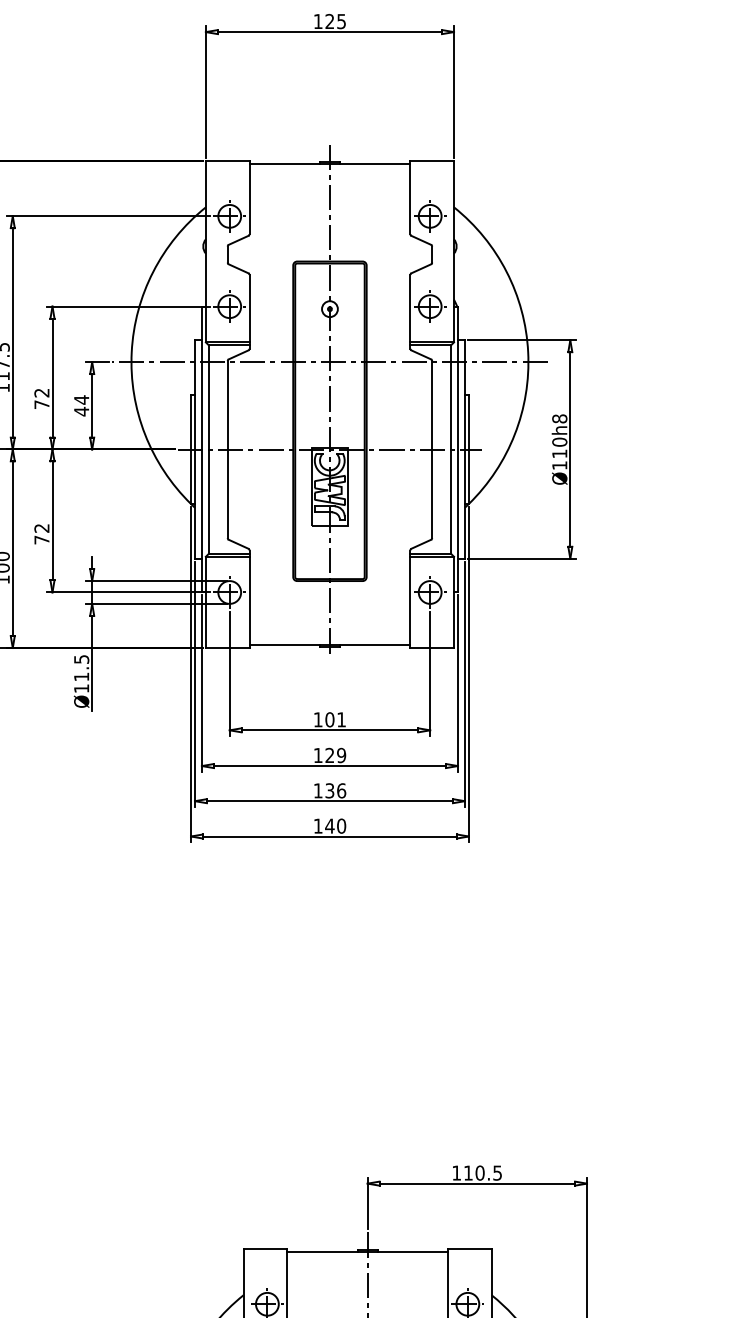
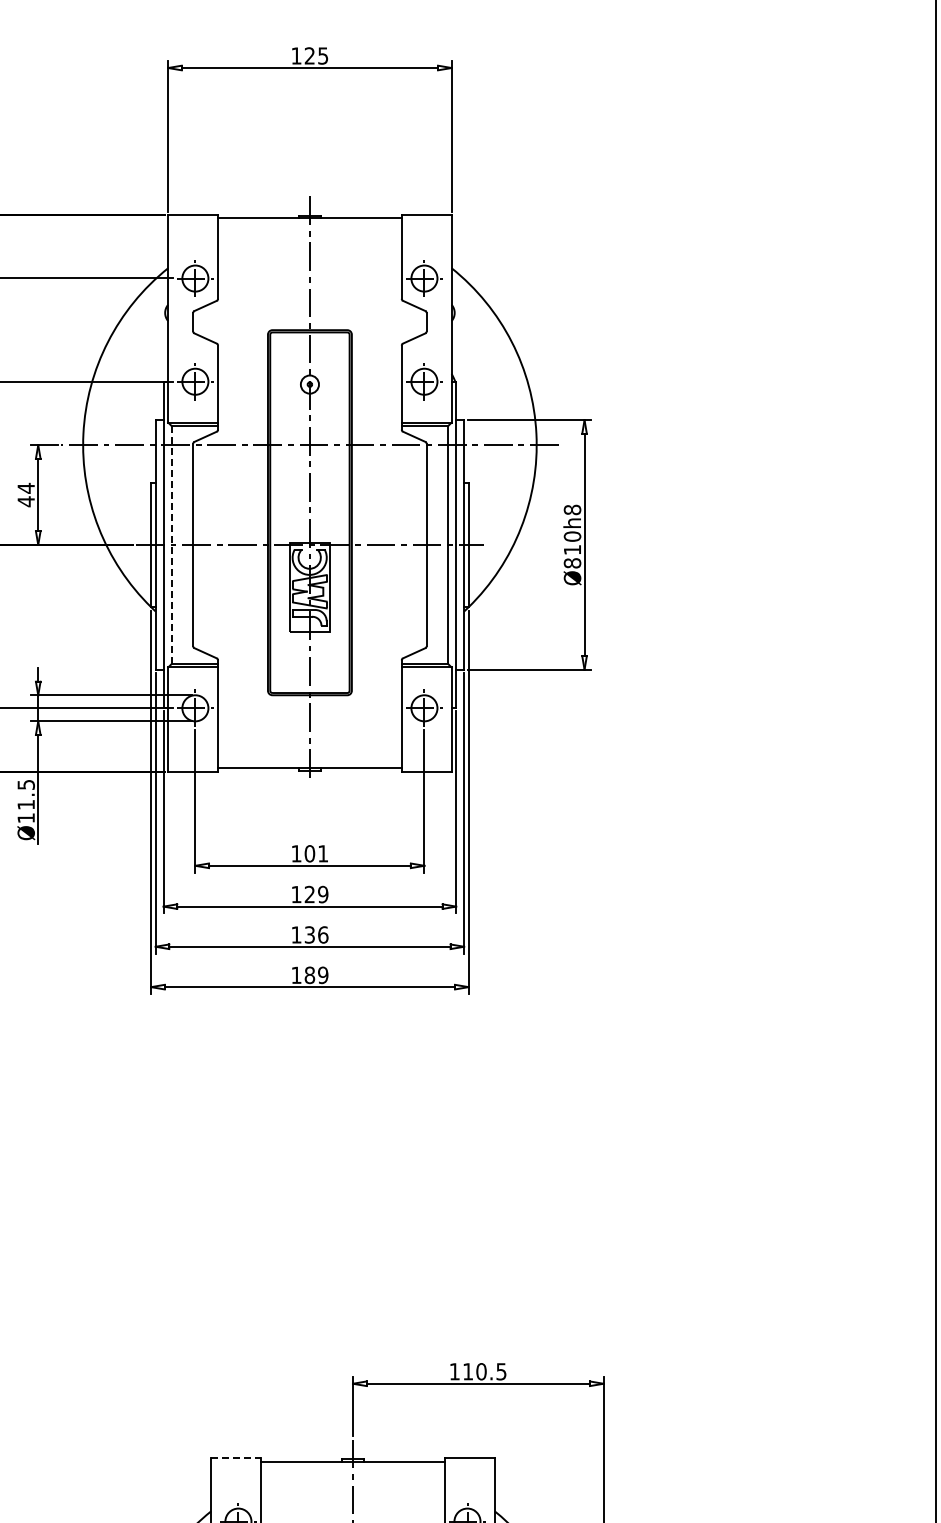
line: (208, 449) -> (171, 545), solid -> dashed
text: (559, 465) -> (572, 563), Ø110h8 -> Ø810h8
text: (335, 826) -> (316, 975), 140 -> 189
line: (265, 1249) -> (236, 1458), solid -> dashed

